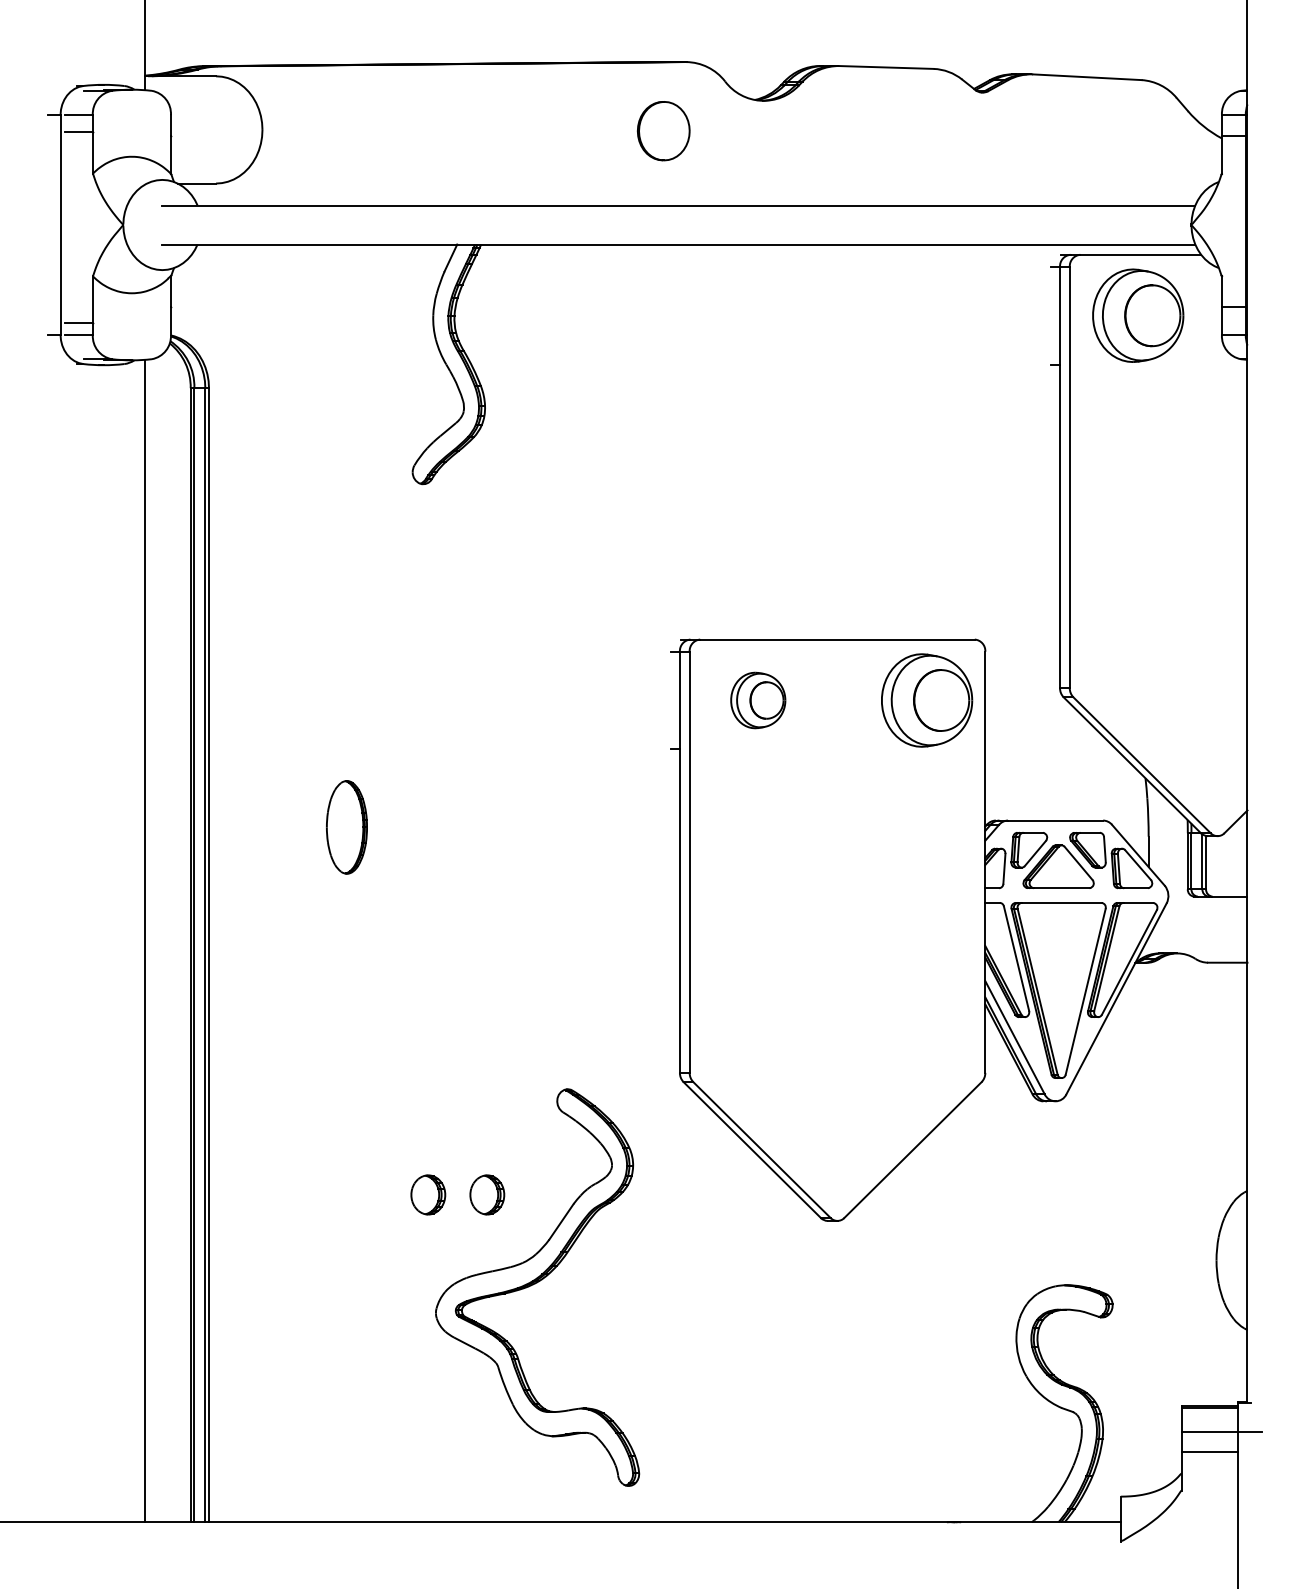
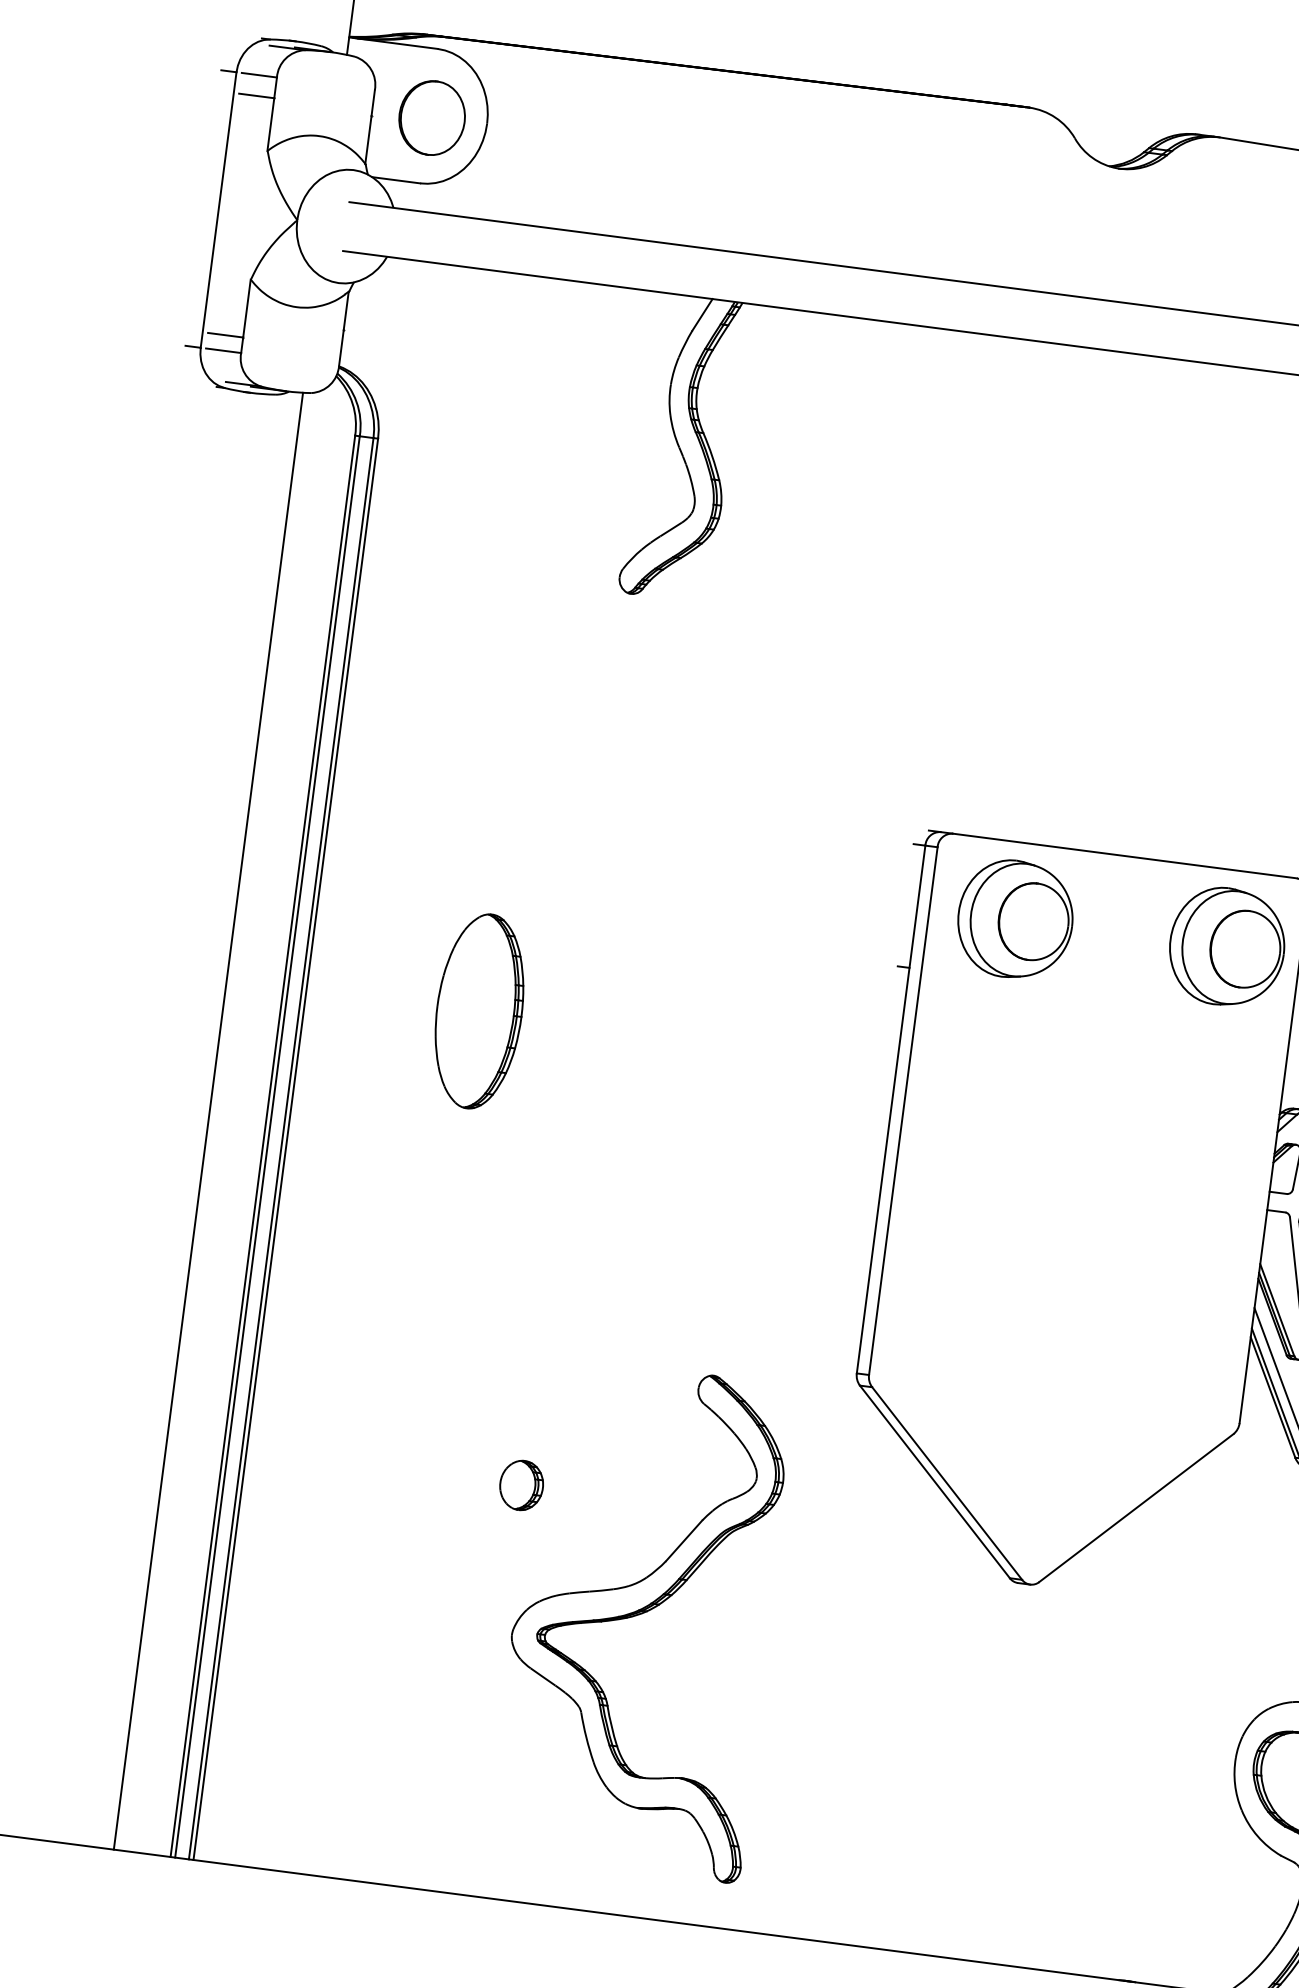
part: (663, 131) -> (431, 118), moved
part: (758, 700) -> (1015, 919), size x1.67
part: (346, 827) -> (478, 1011), size x1.67
part: (487, 1194) -> (595, 1494), removed

